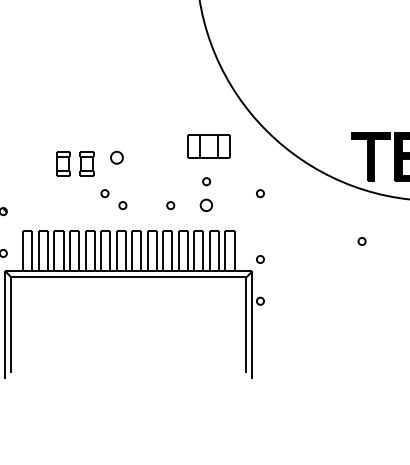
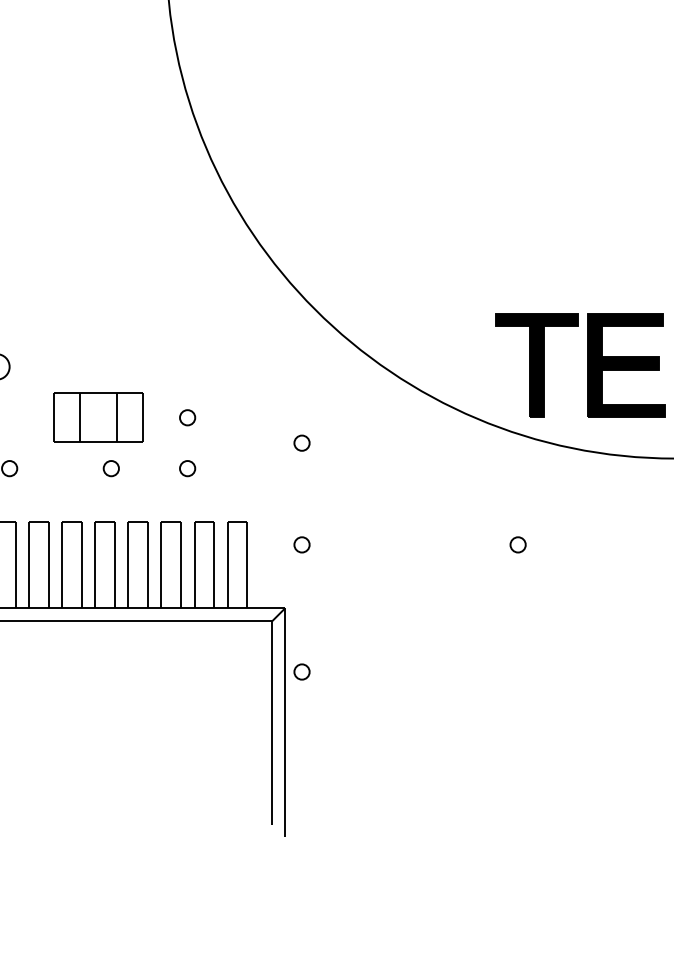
part: (208, 146) -> (98, 417), moved
part: (206, 205) -> (187, 468), size x0.62
part: (260, 259) -> (302, 544), moved

